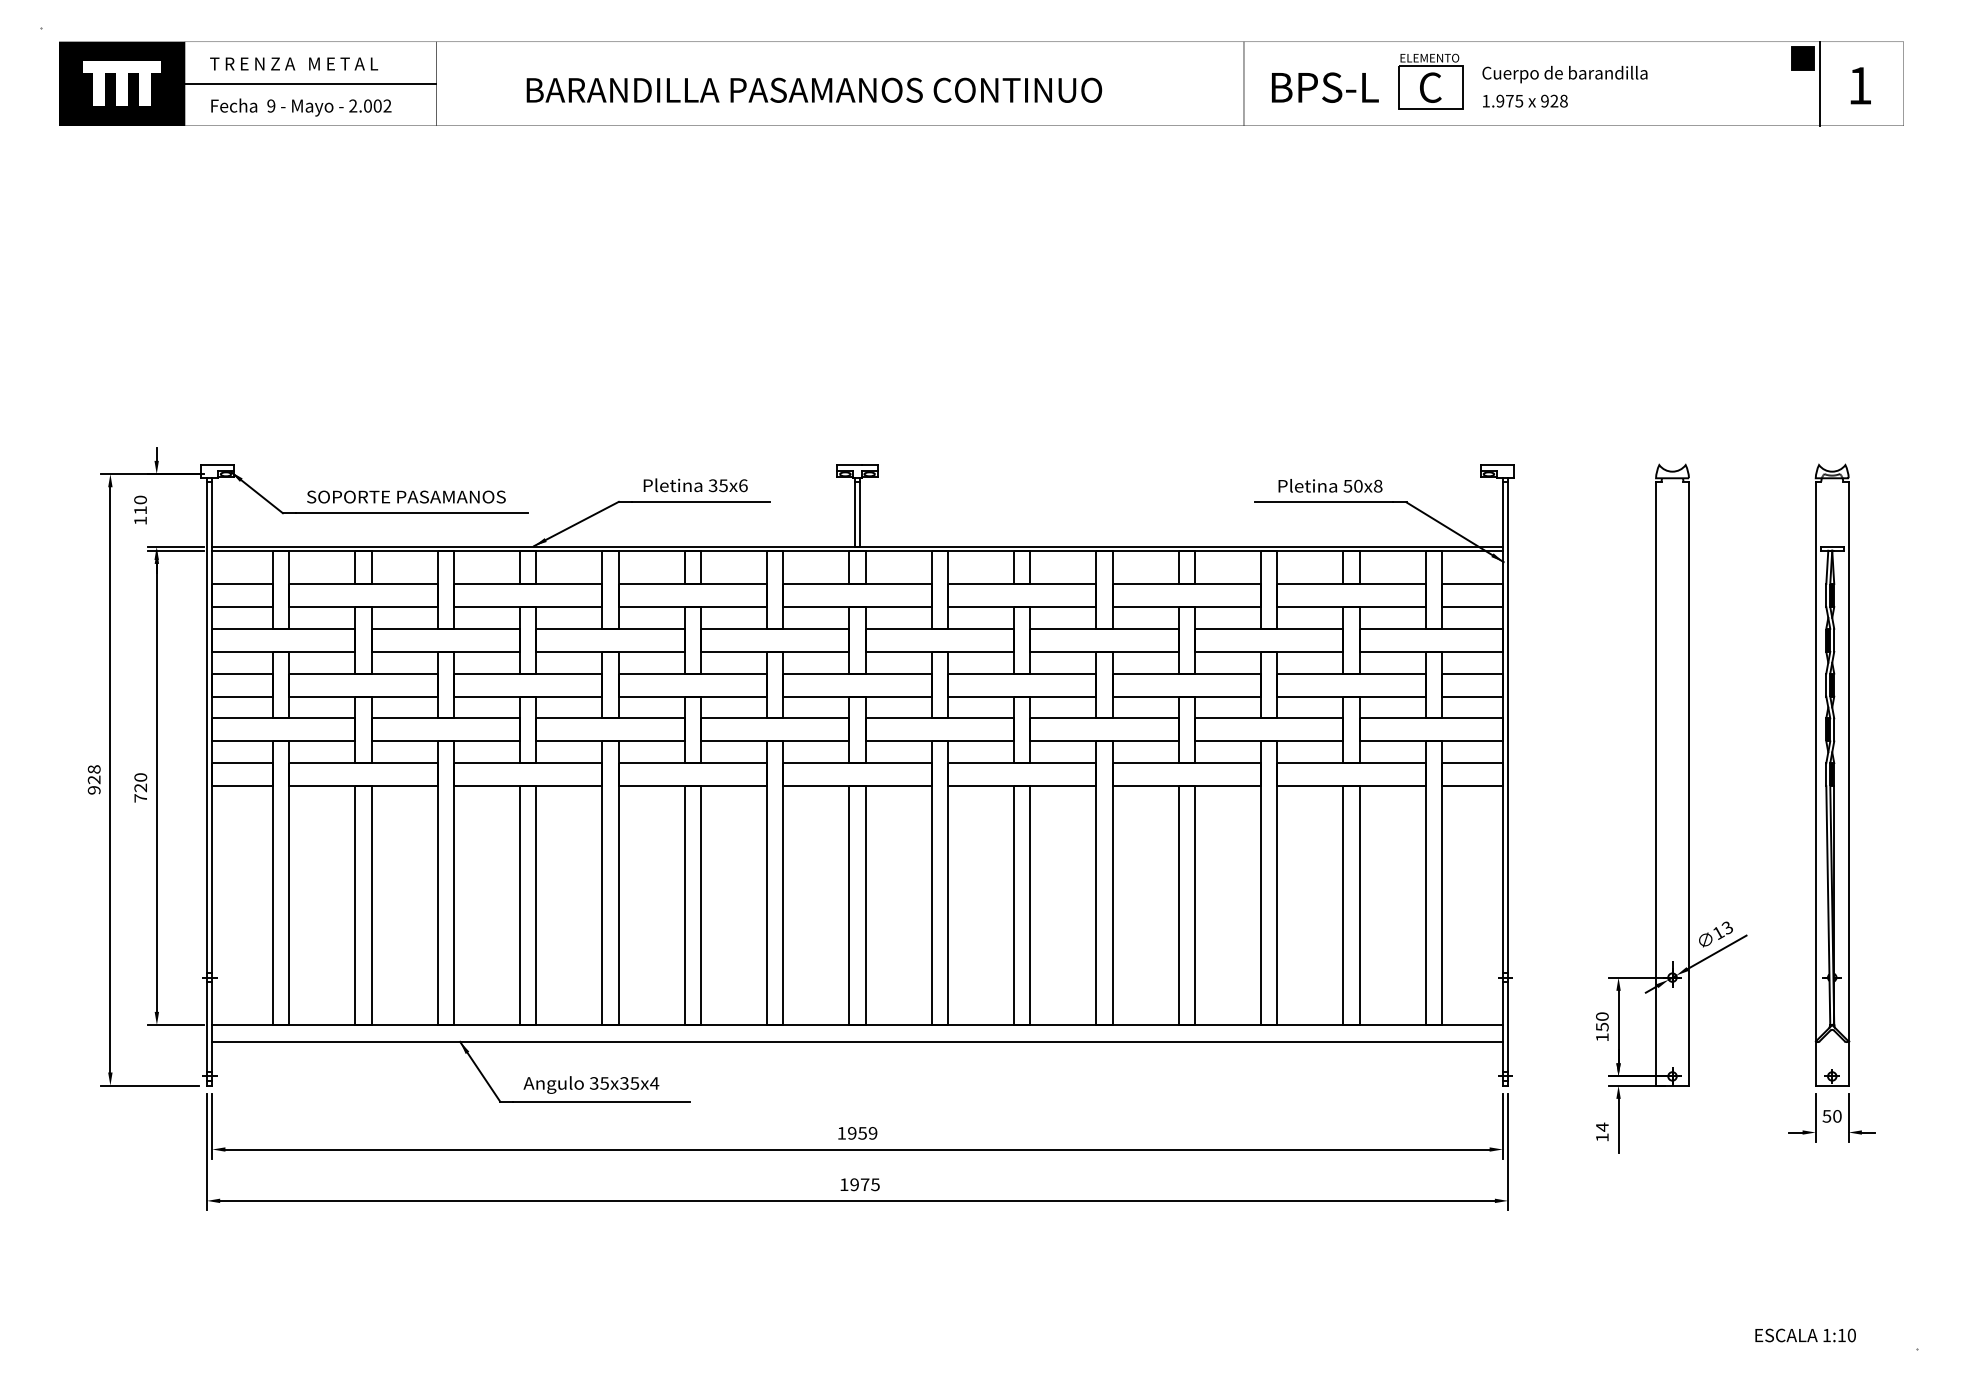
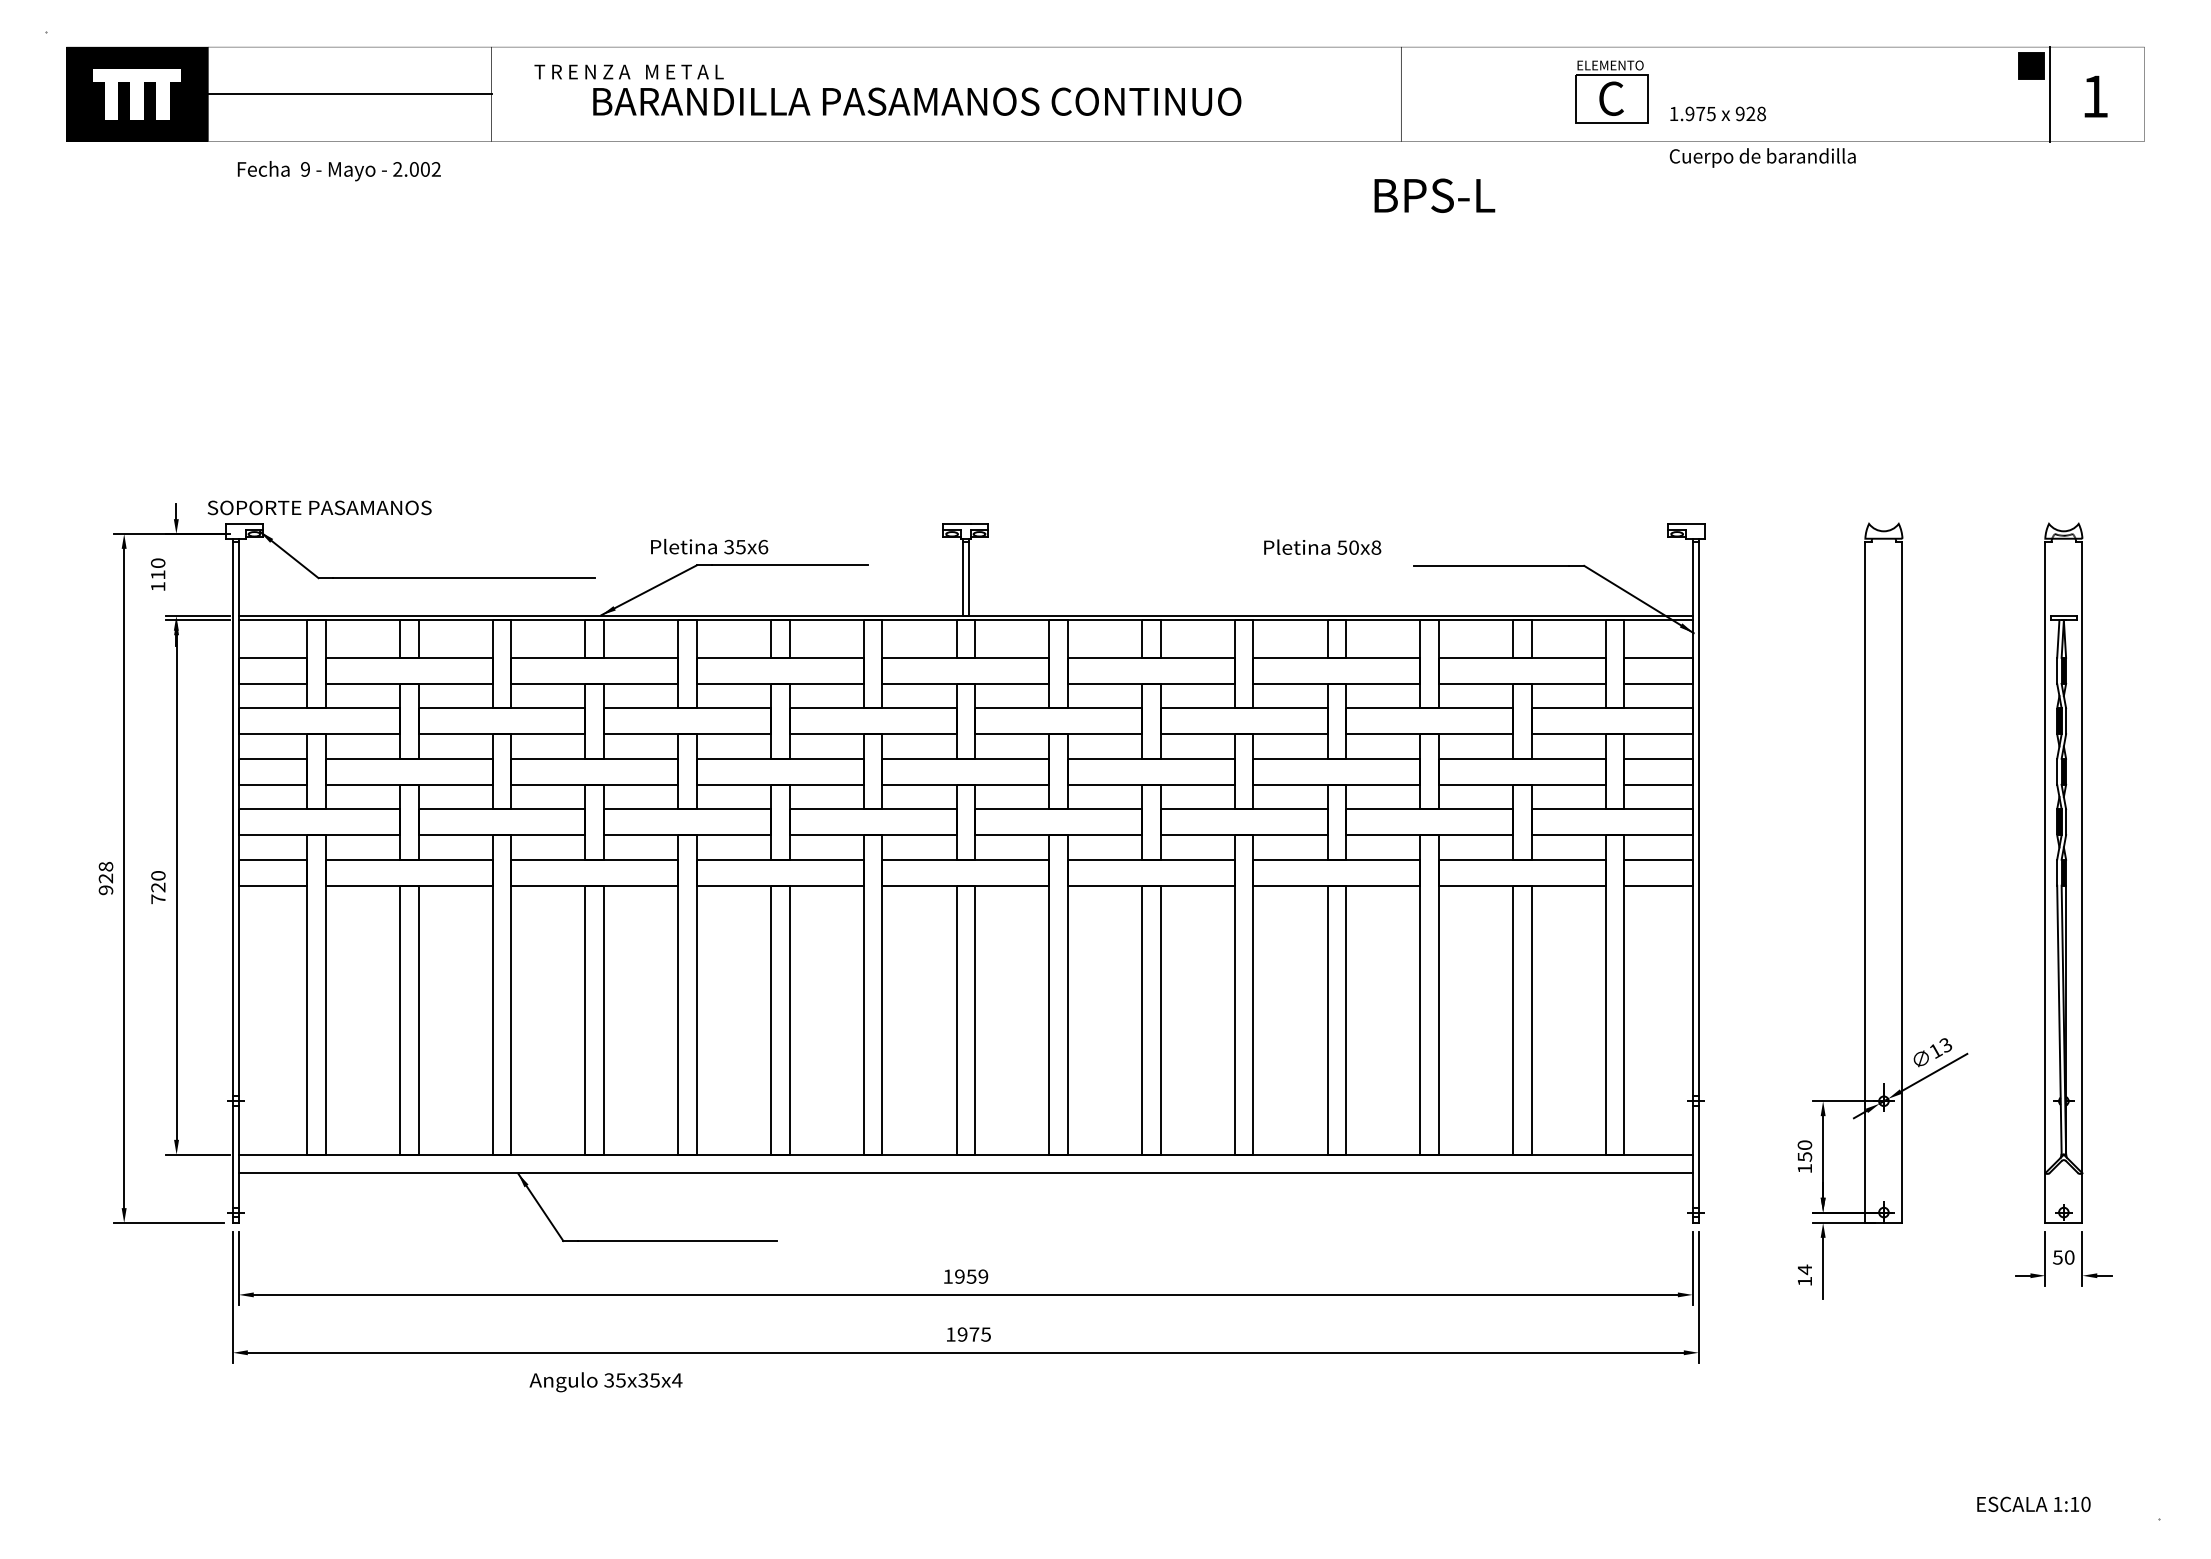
text: (293, 63) -> (628, 71), moved
text: (1564, 74) -> (1762, 157), moved
text: (1325, 87) -> (1434, 195), moved
text: (300, 107) -> (338, 171), moved
text: (695, 485) -> (709, 546), moved
text: (1330, 485) -> (1322, 546), moved
text: (406, 496) -> (319, 507), moved
text: (590, 1085) -> (605, 1382), moved

